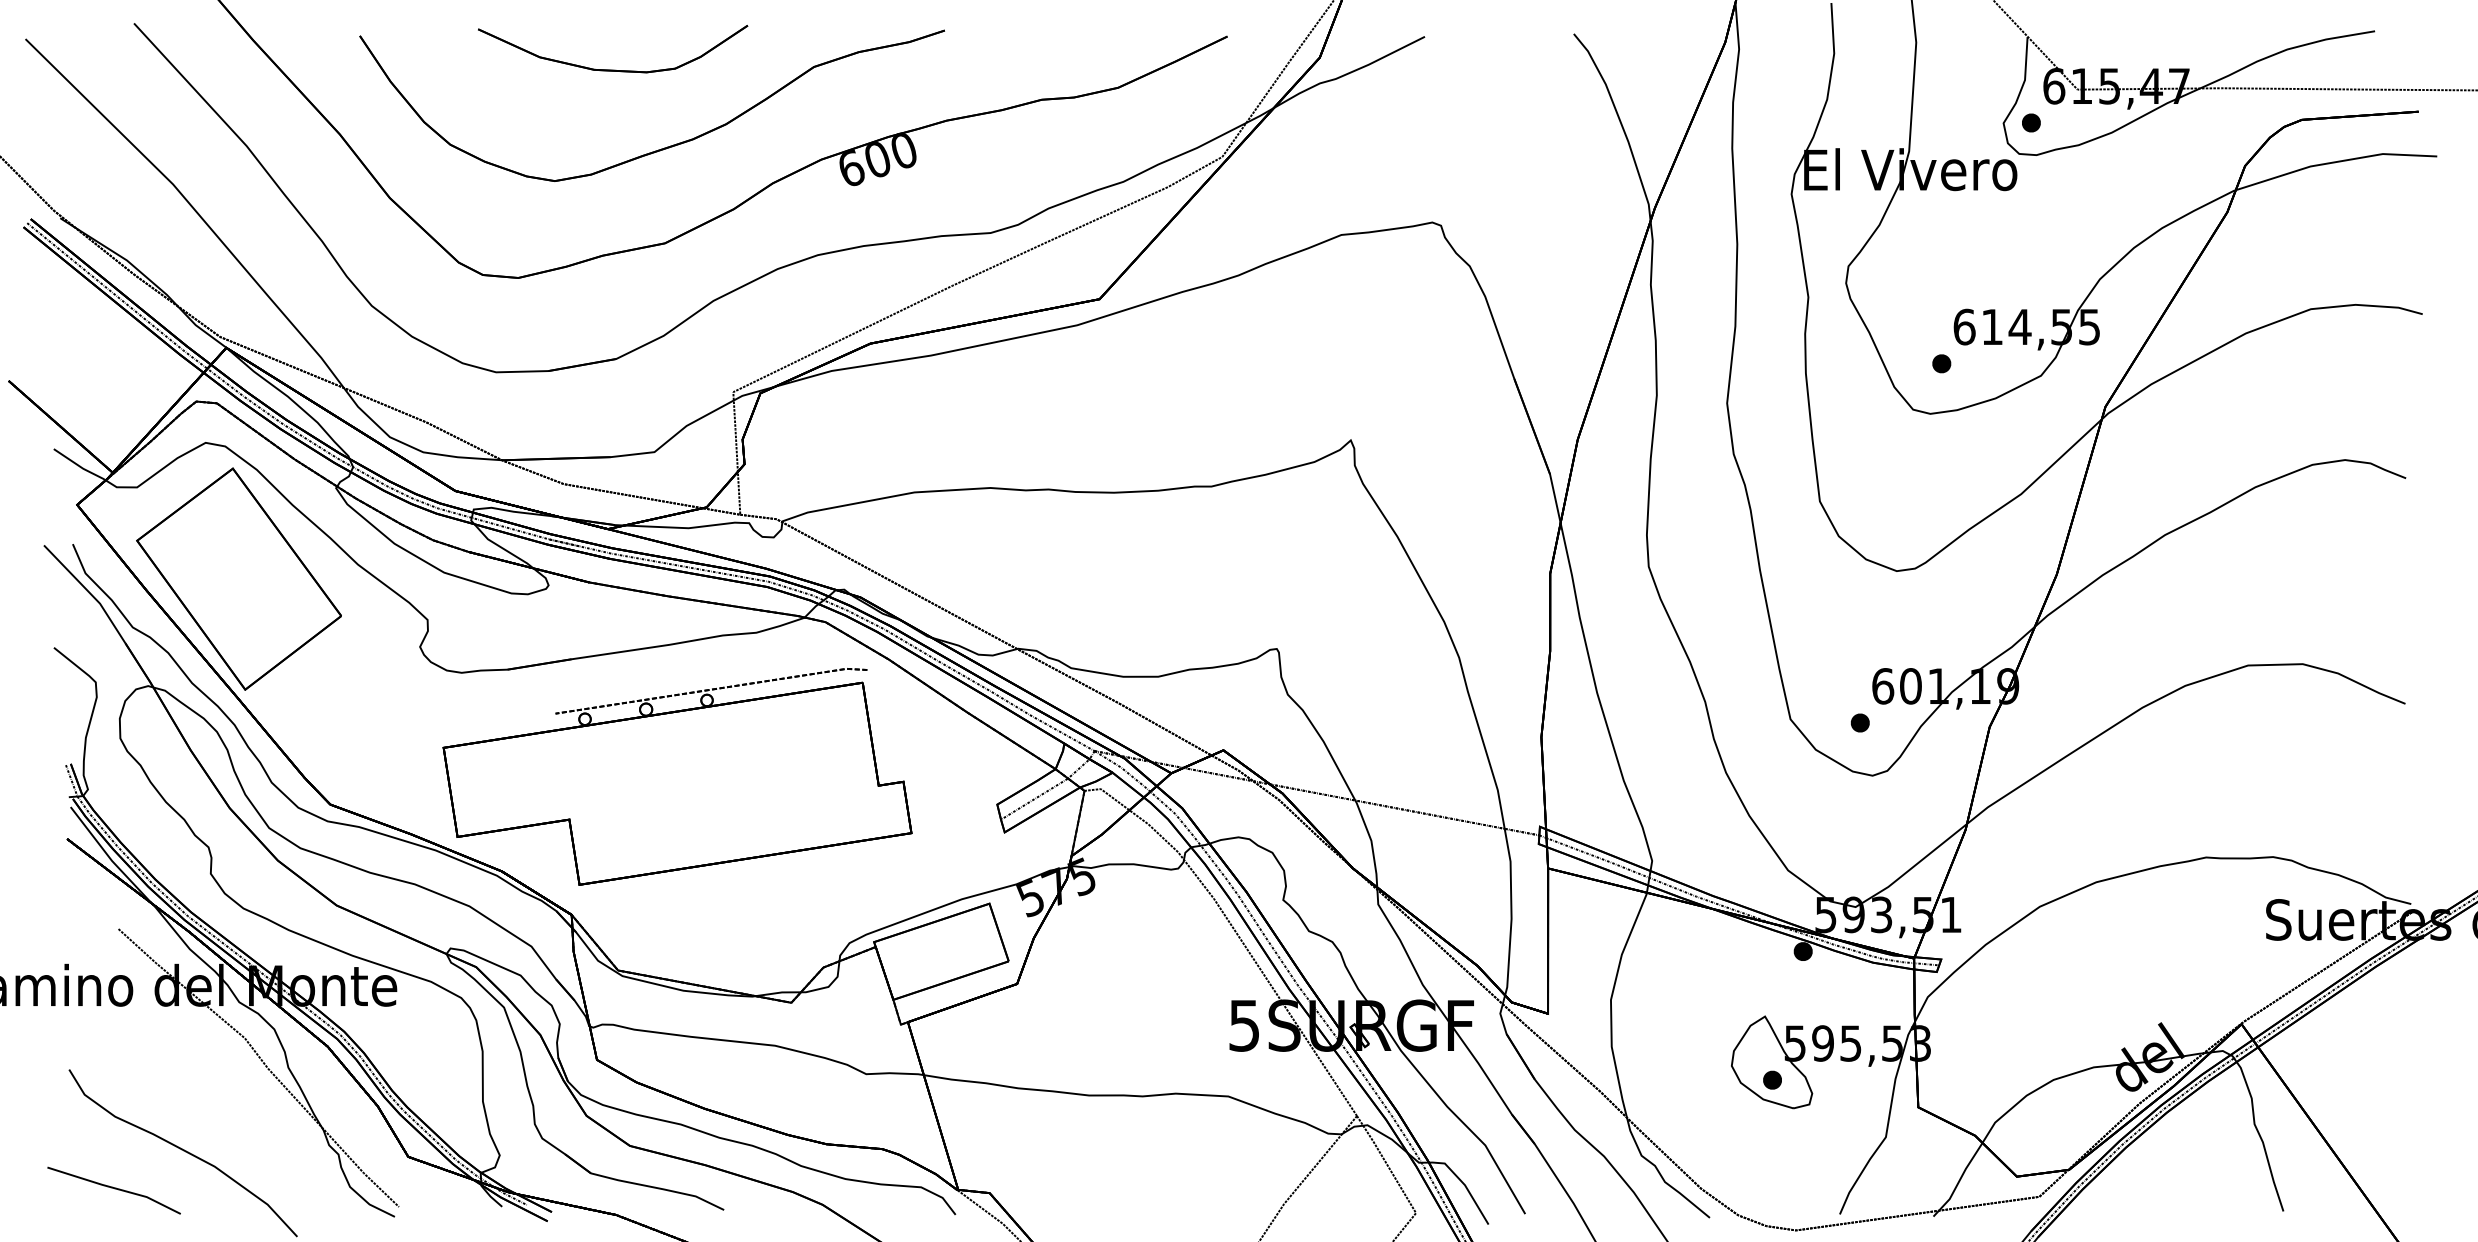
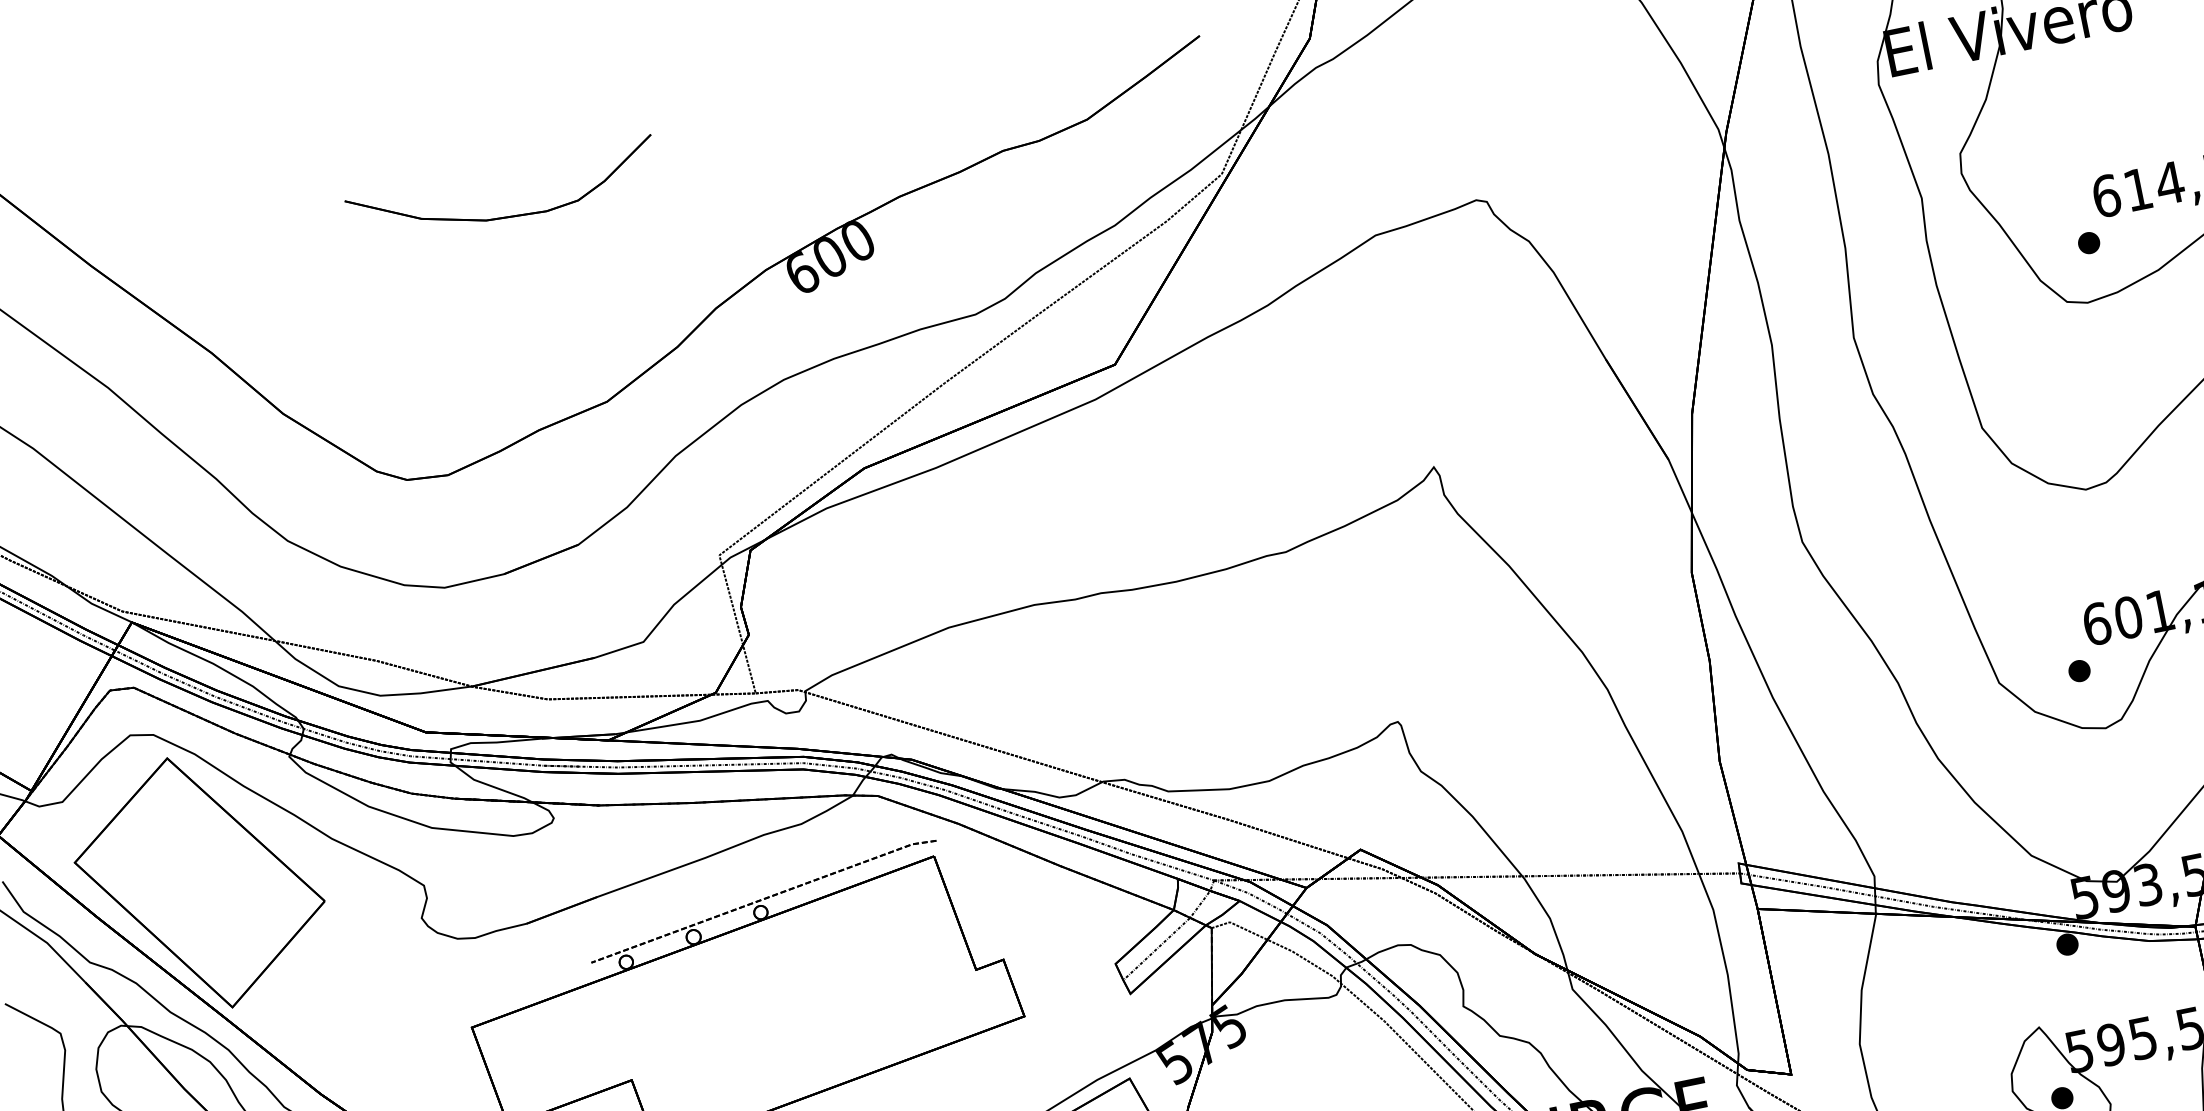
part: (664, 147) -> (584, 292), removed

